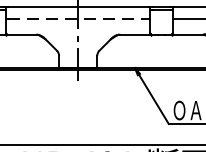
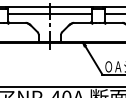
line: (77, 20) -> (49, 14), dashed -> solid

